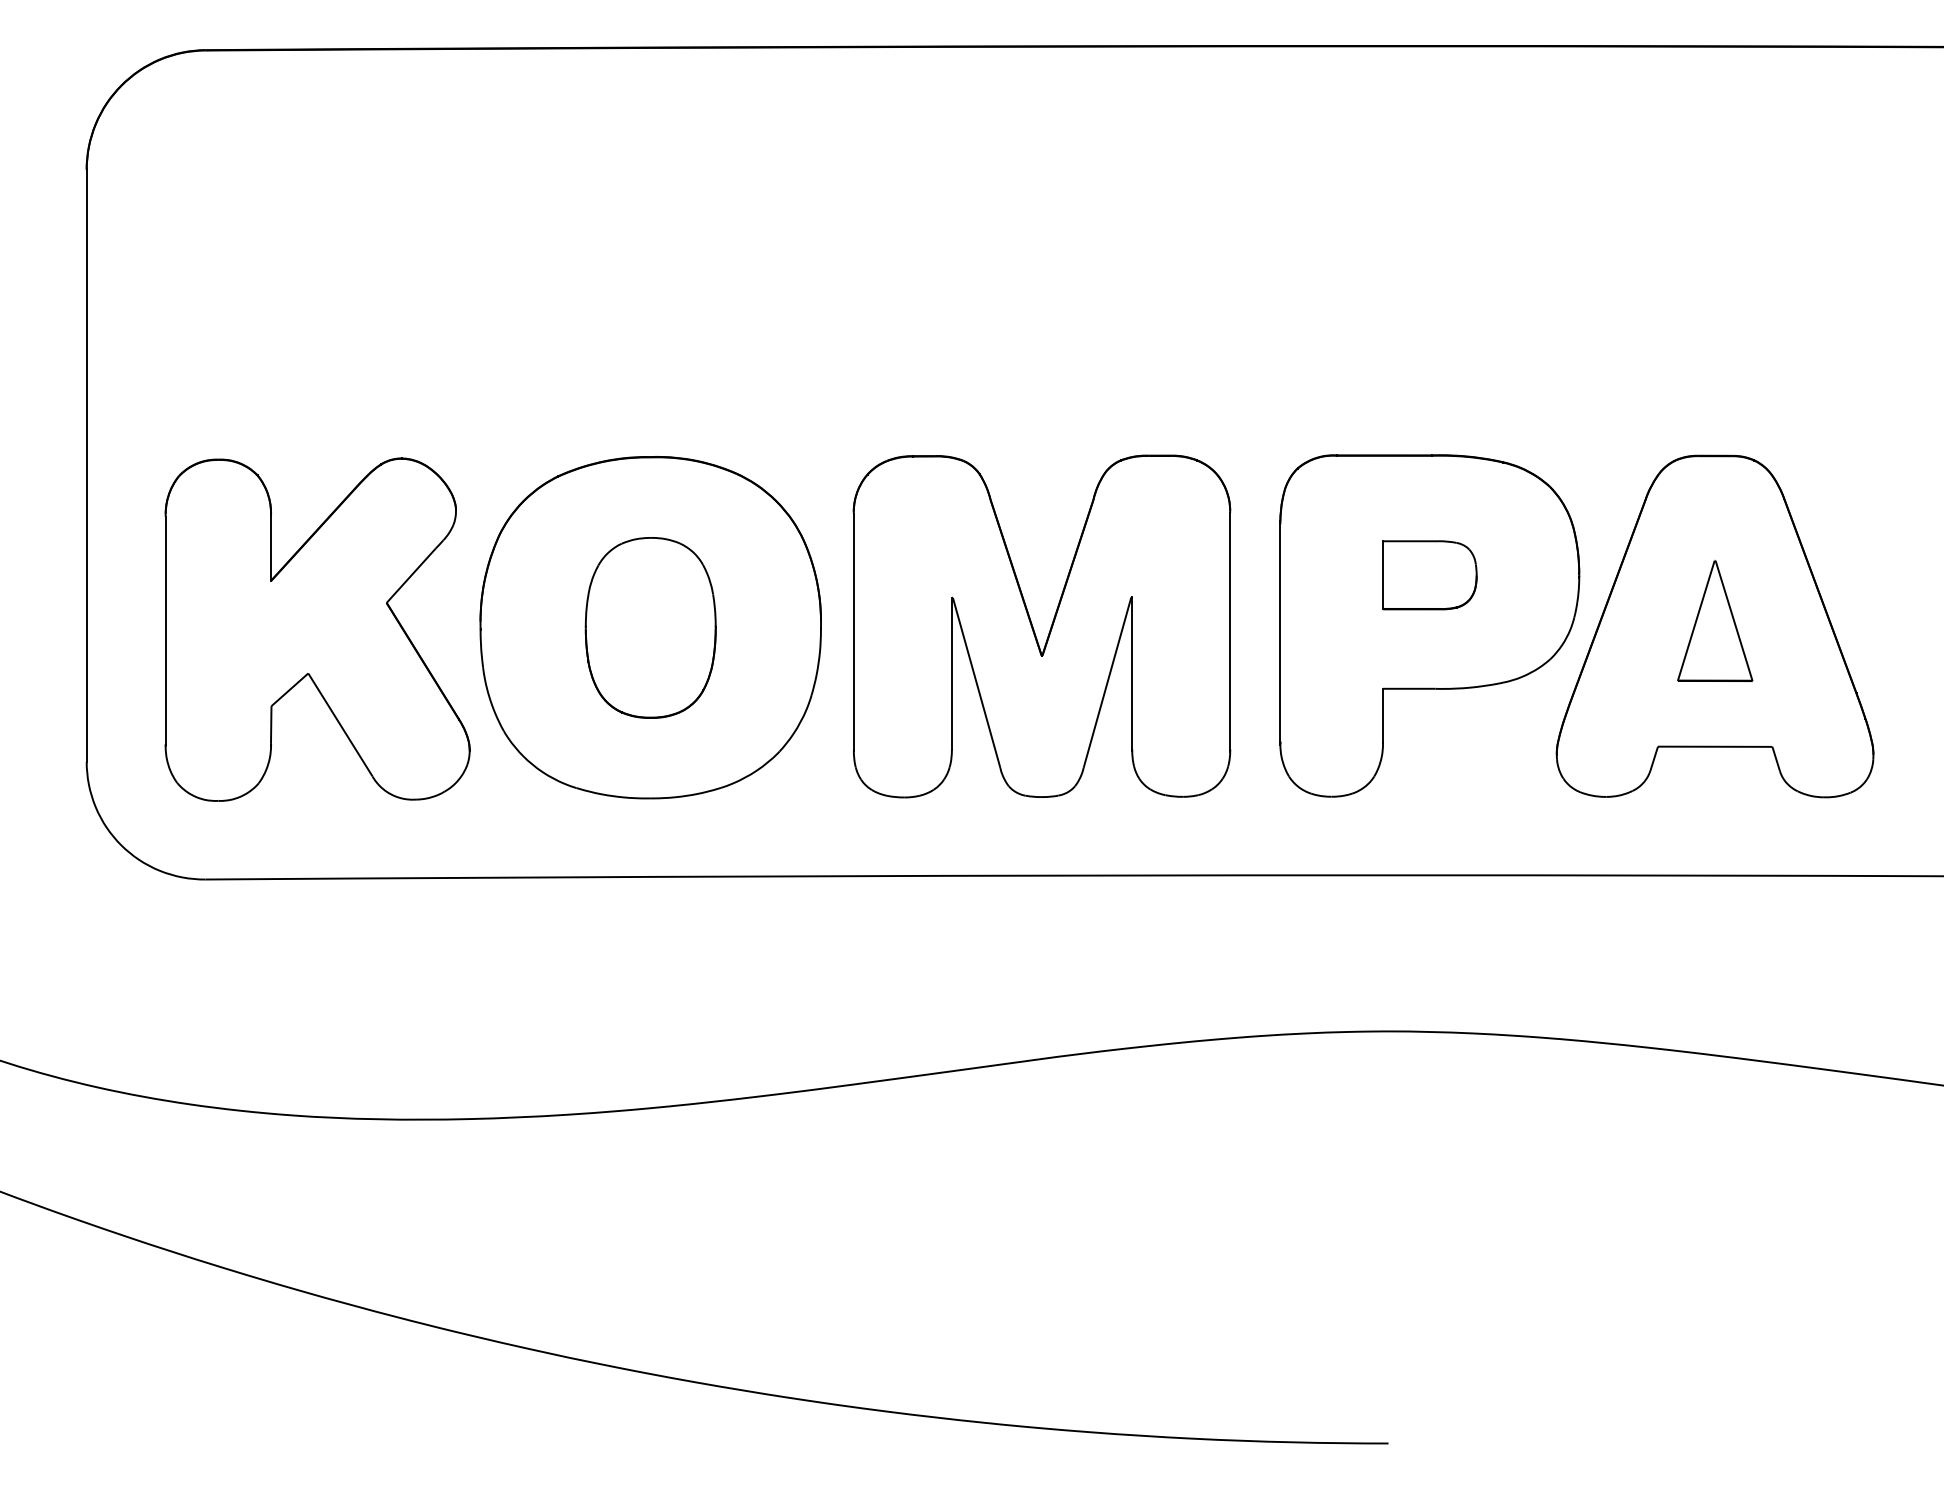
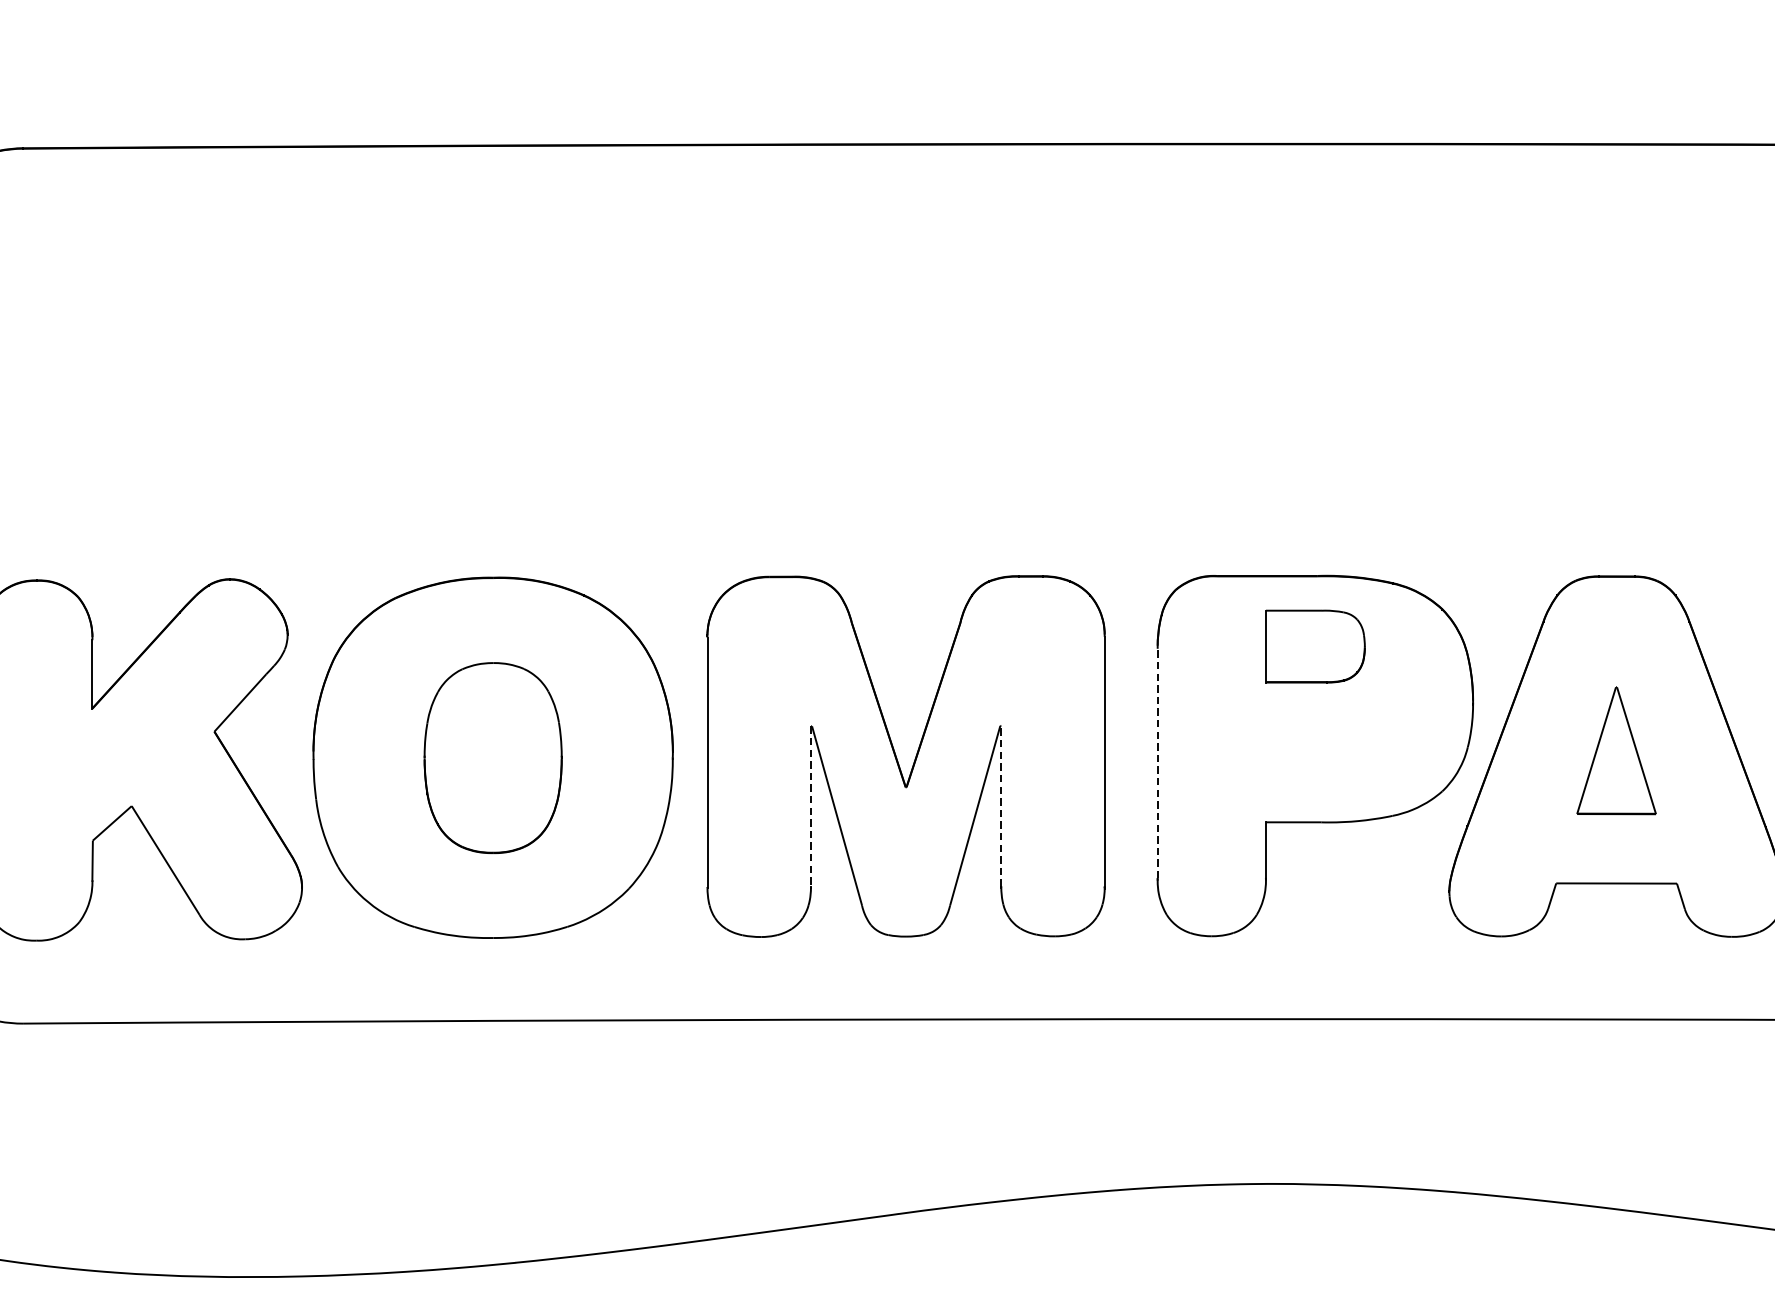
part: (1429, 575) -> (1315, 646), moved
line: (1280, 633) -> (1157, 763), solid -> dashed
line: (1132, 673) -> (1001, 806), solid -> dashed
line: (951, 674) -> (810, 807), solid -> dashed

